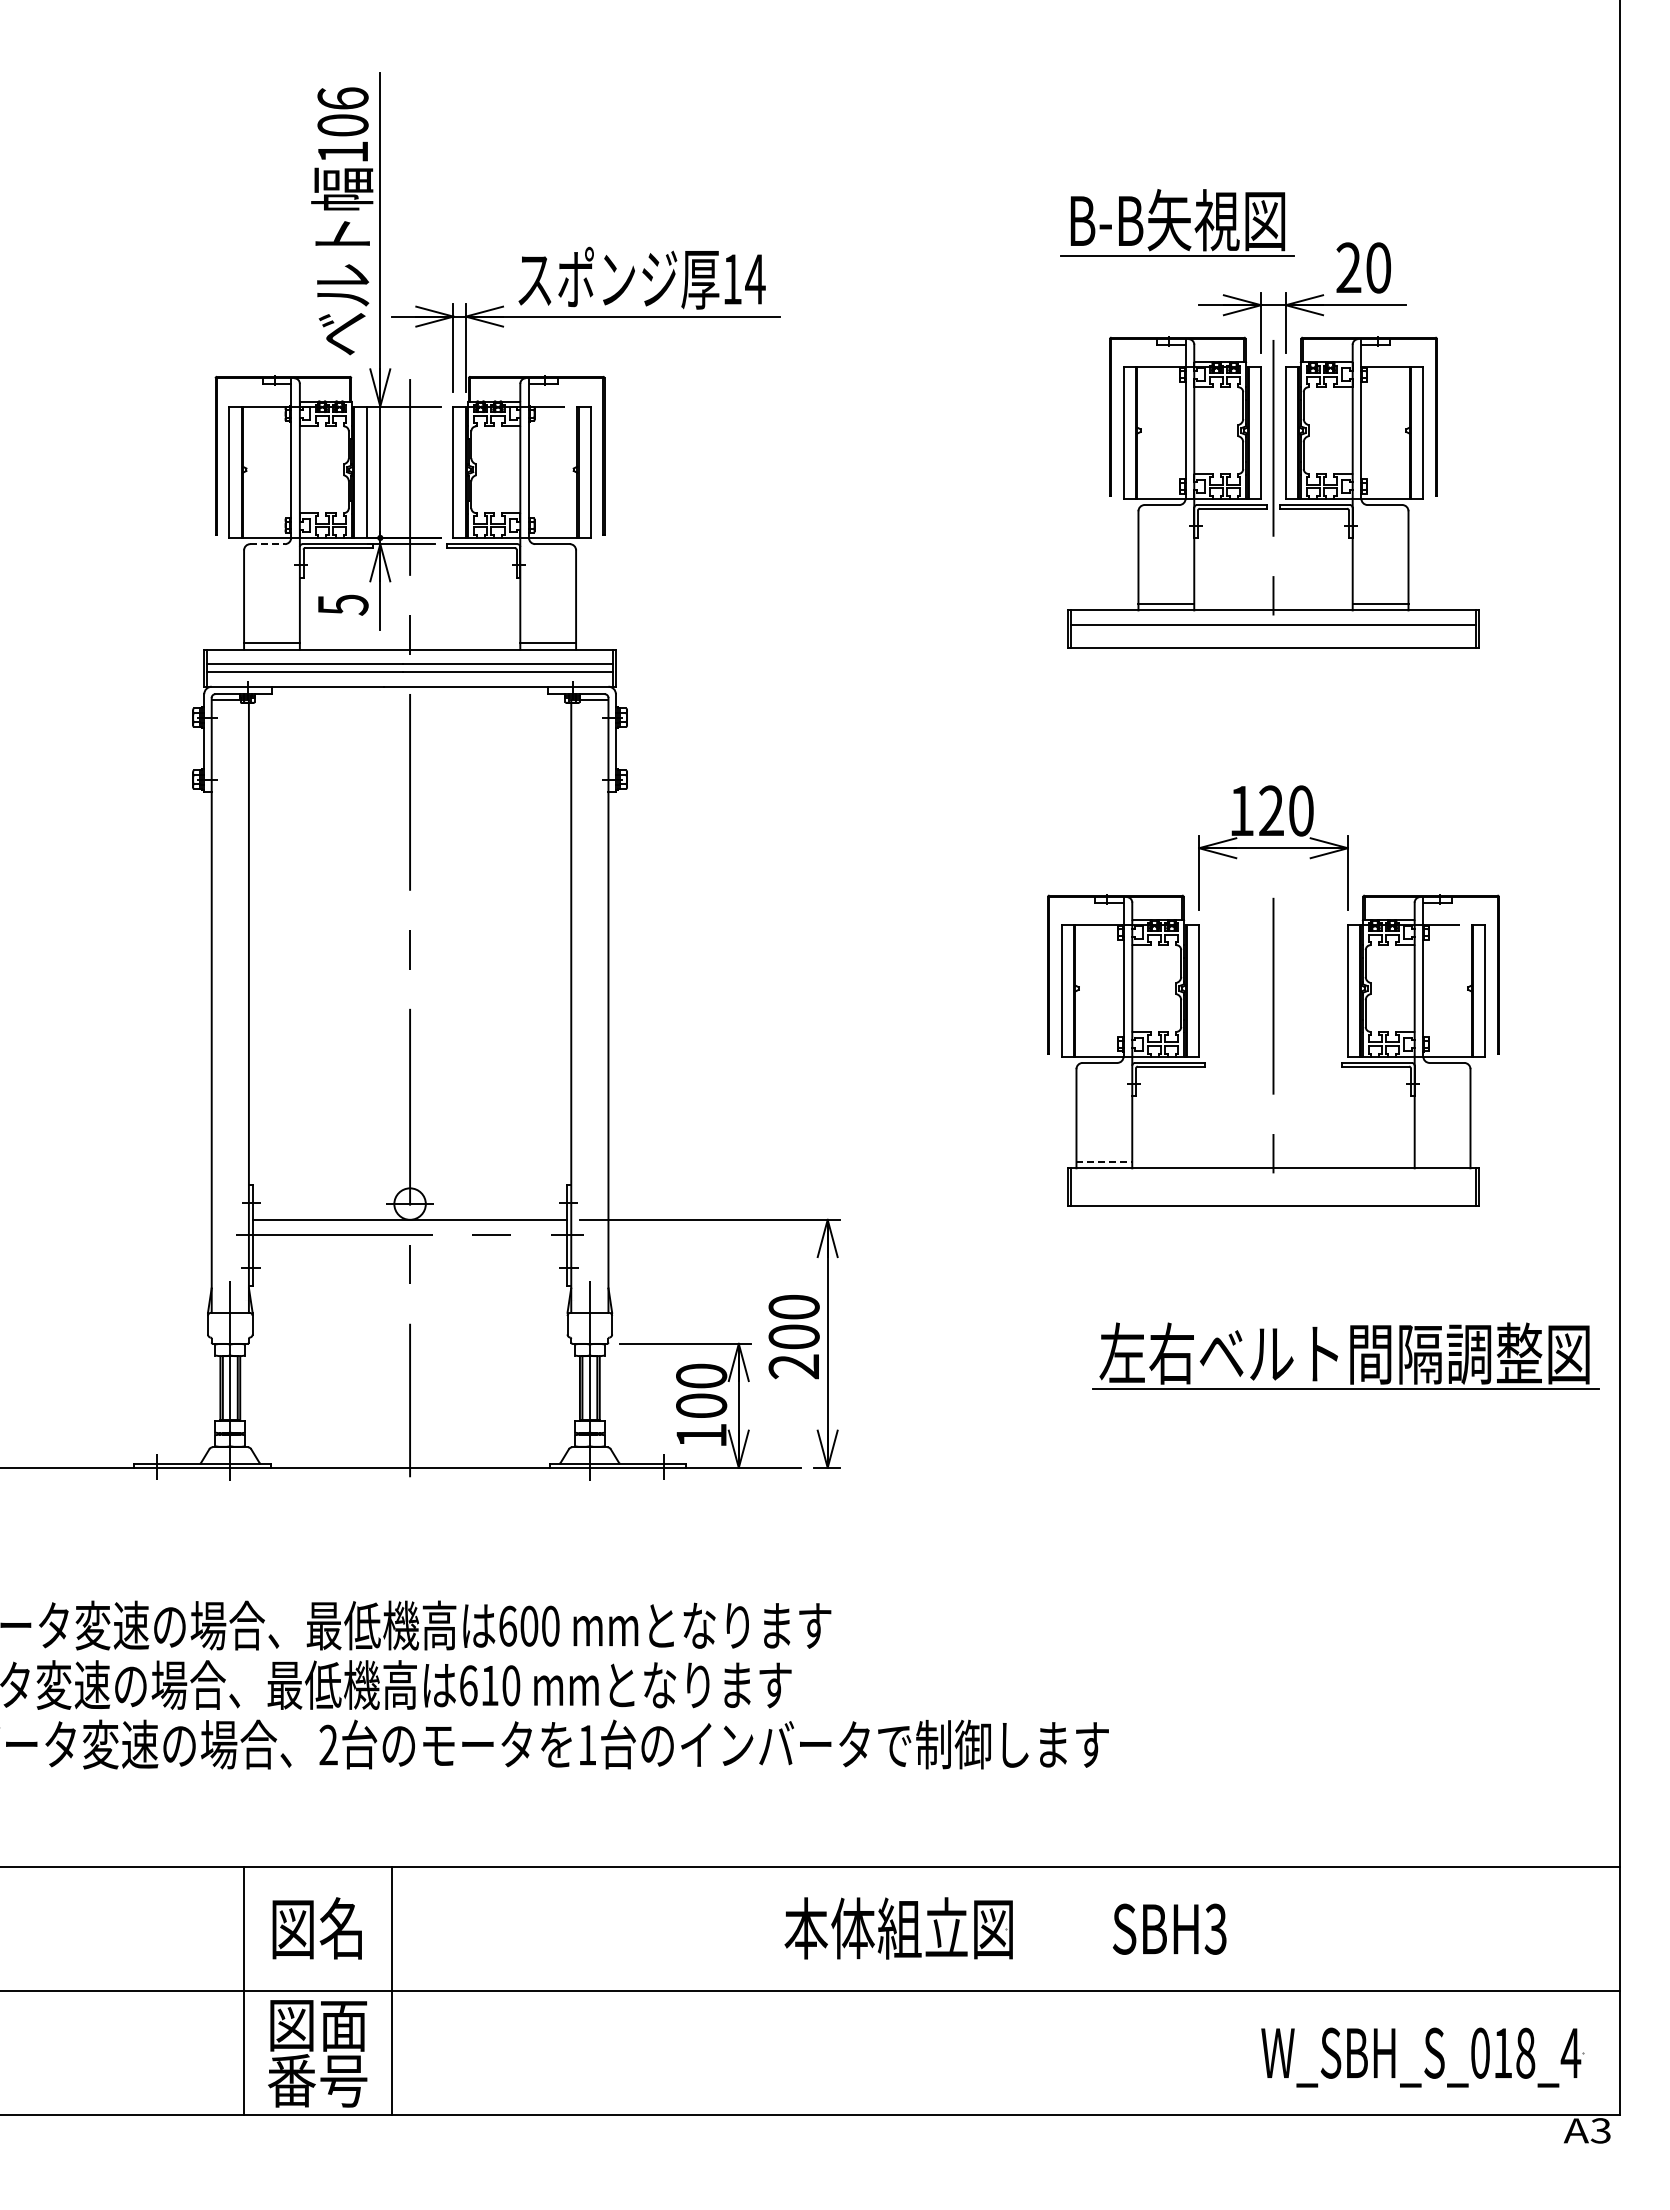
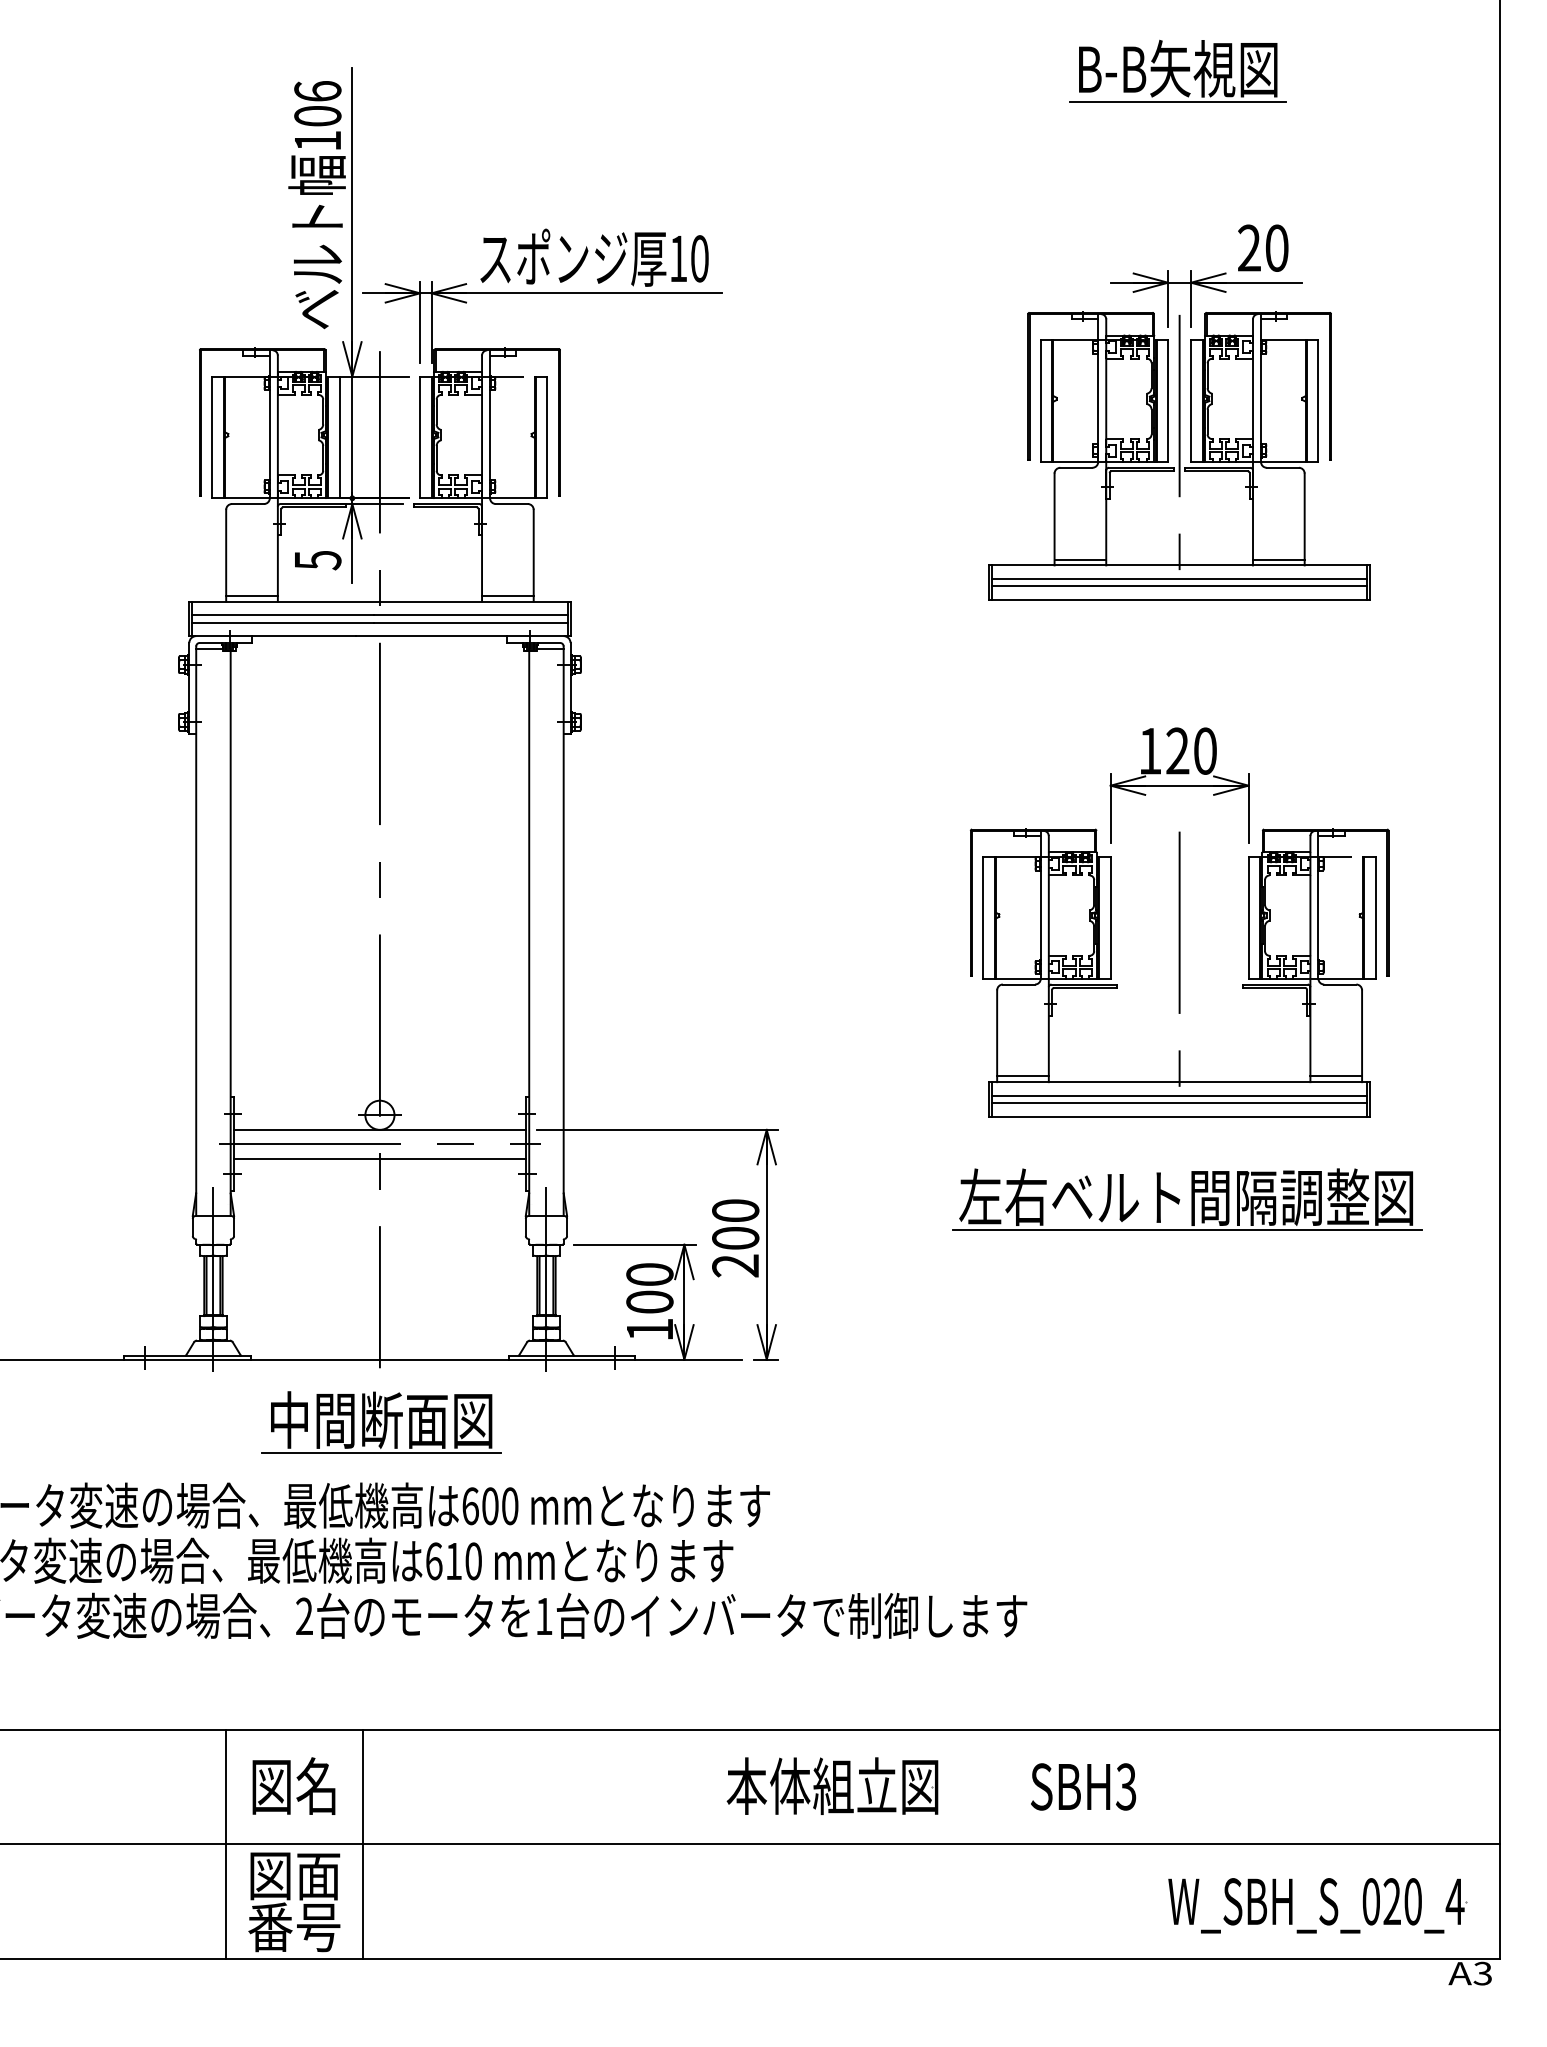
part: (1177, 222) -> (1177, 70), moved
text: (755, 279) -> (699, 258), 14 -> 10
line: (268, 544) -> (248, 504), dashed -> solid
line: (1273, 633) -> (1179, 586), added
line: (1104, 1162) -> (1023, 1076), dashed -> solid
line: (1442, 1162) -> (1336, 1076), added
line: (1273, 1182) -> (1179, 1095), added
line: (1273, 1190) -> (1179, 1102), added
line: (409, 1250) -> (379, 1158), added
part: (1345, 1355) -> (1187, 1199), moved
part: (411, 1535) -> (381, 1422), added
text: (1514, 2052) -> (1402, 1901), W_SBH_S_018_4 -> W_SBH_S_020_4

